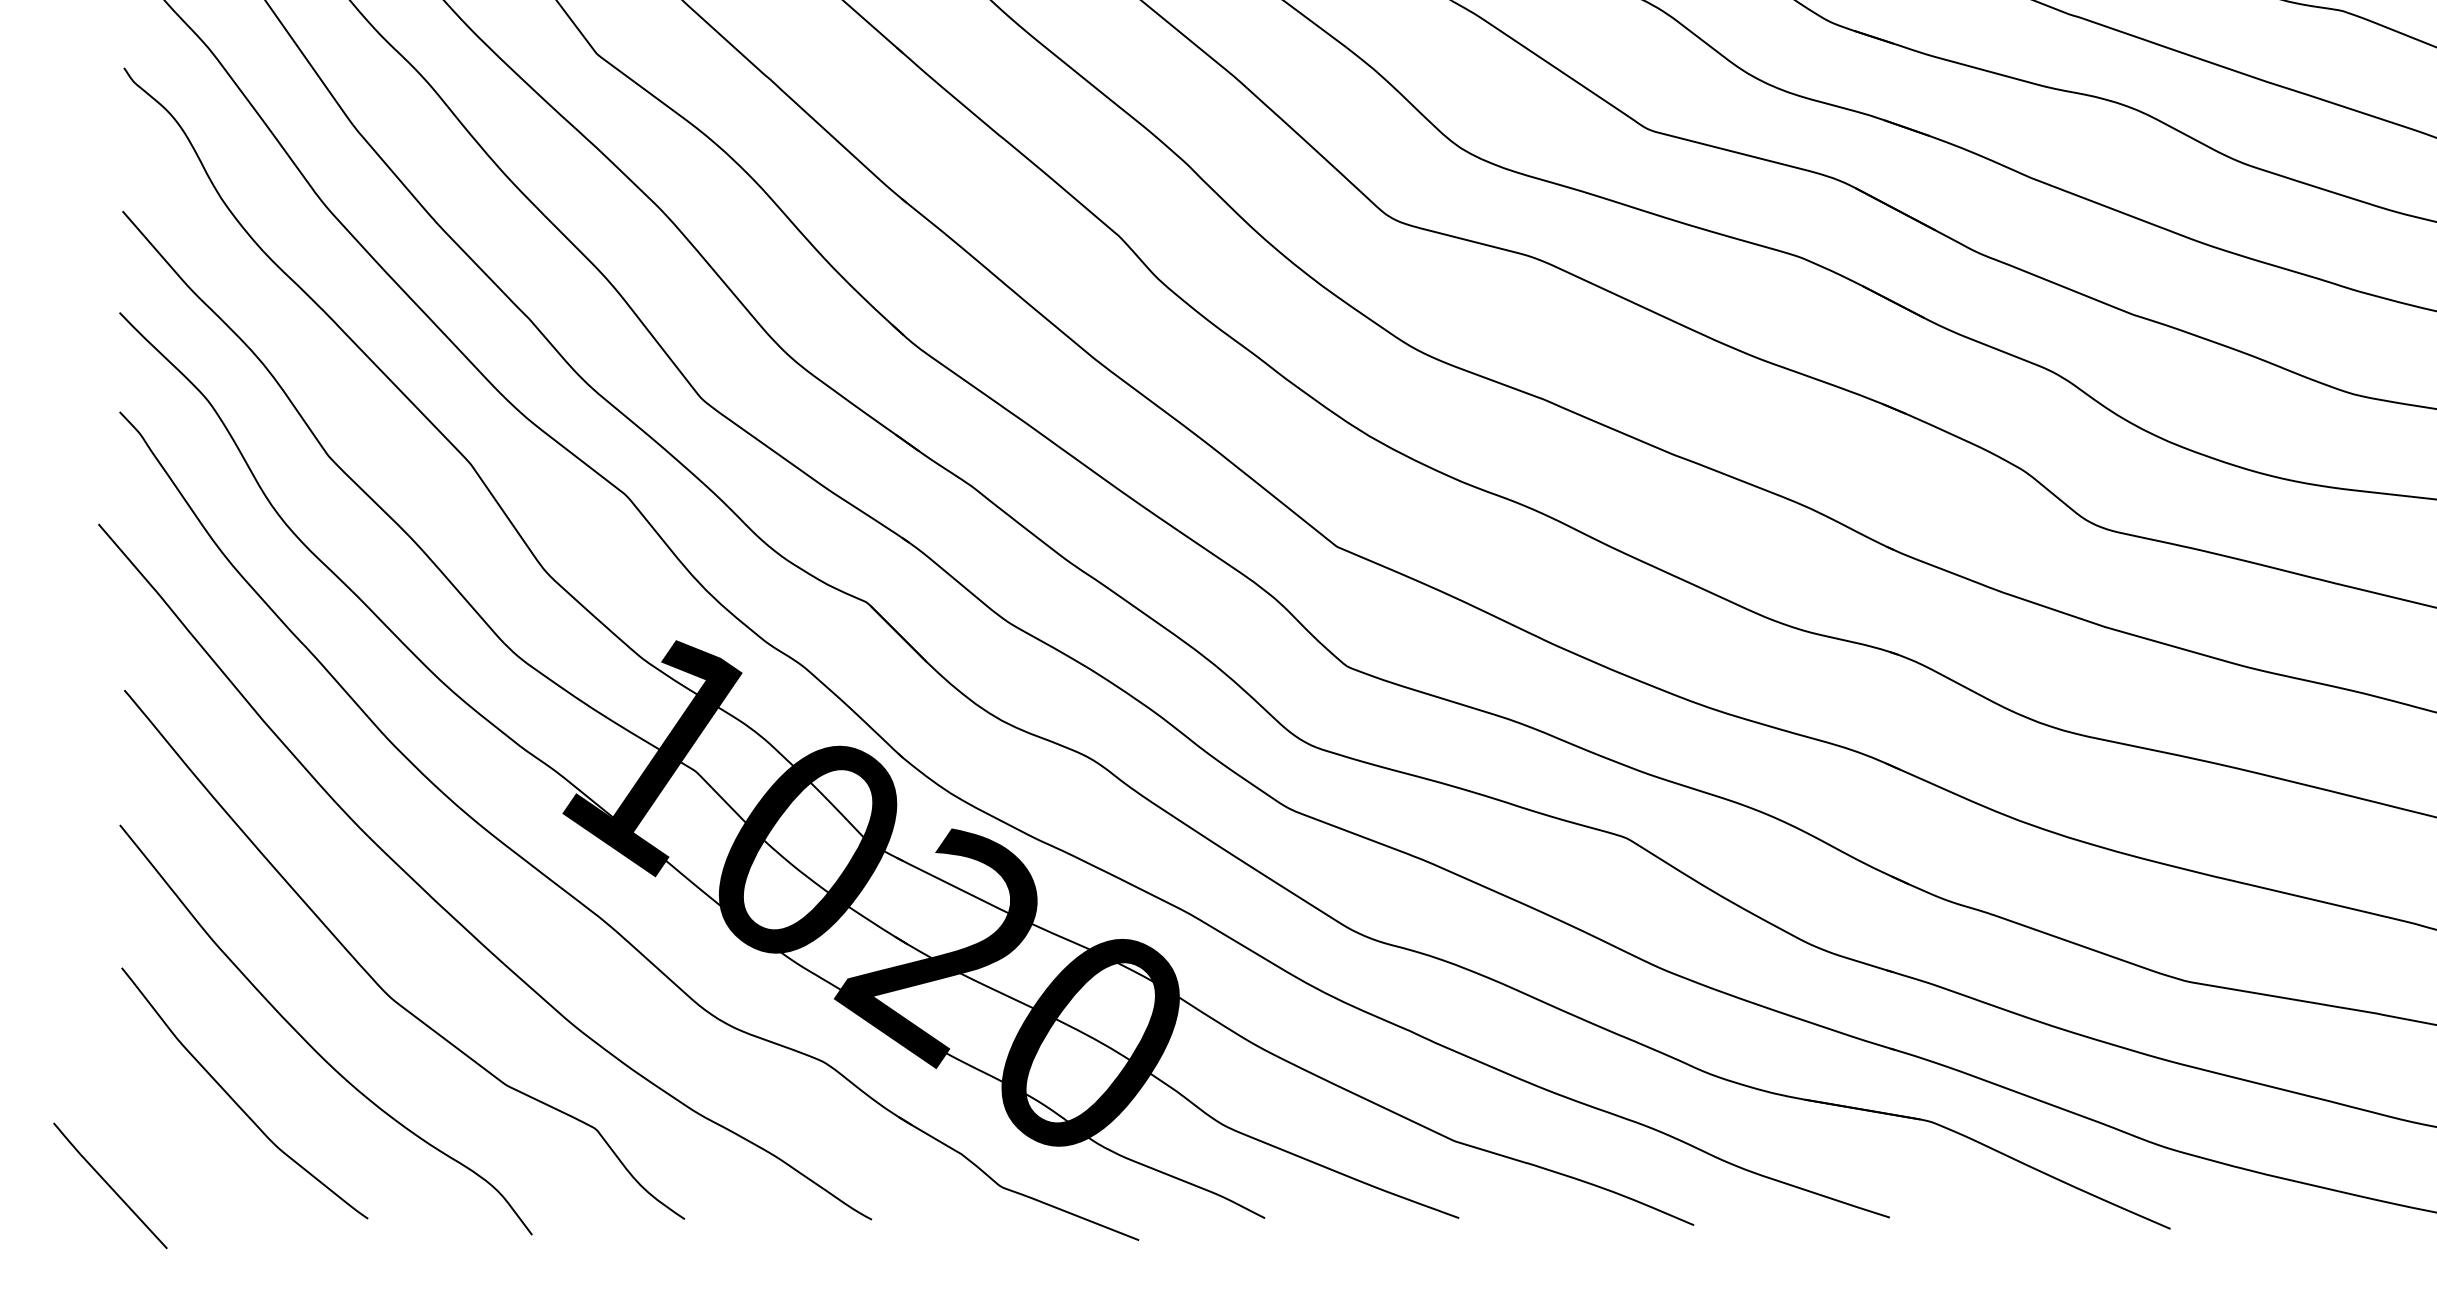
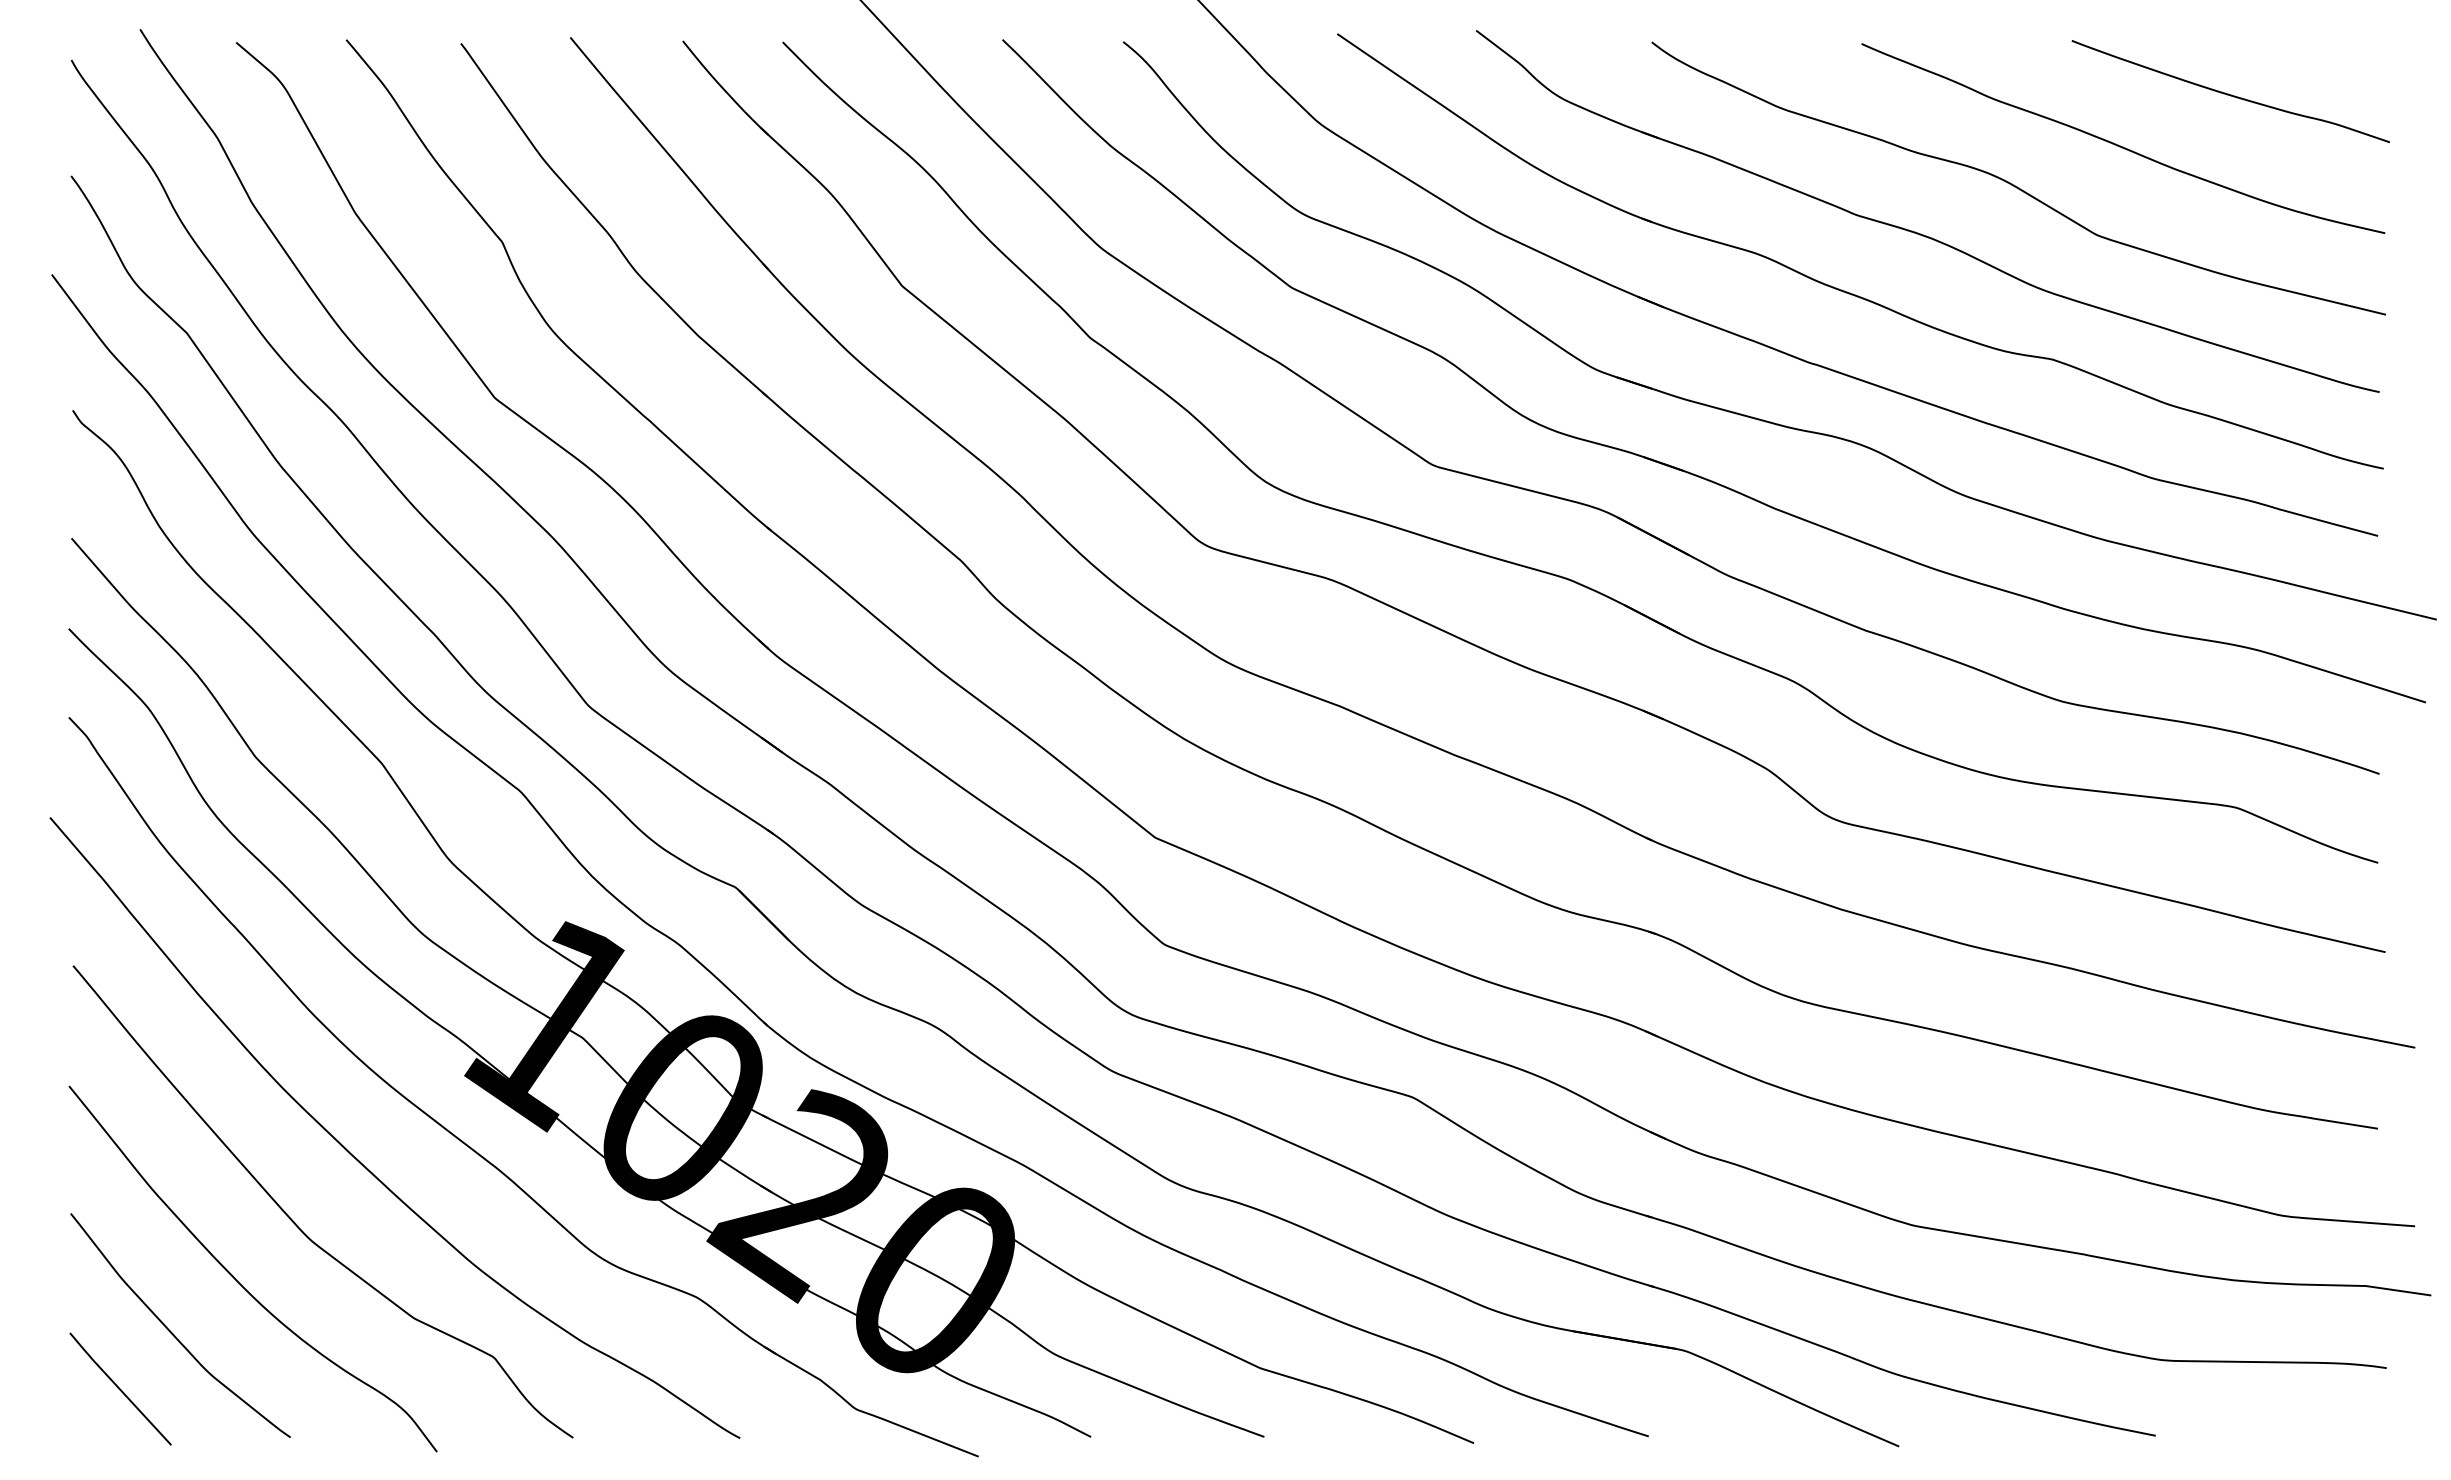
curve: (110, 1185) -> (120, 1388), moved

